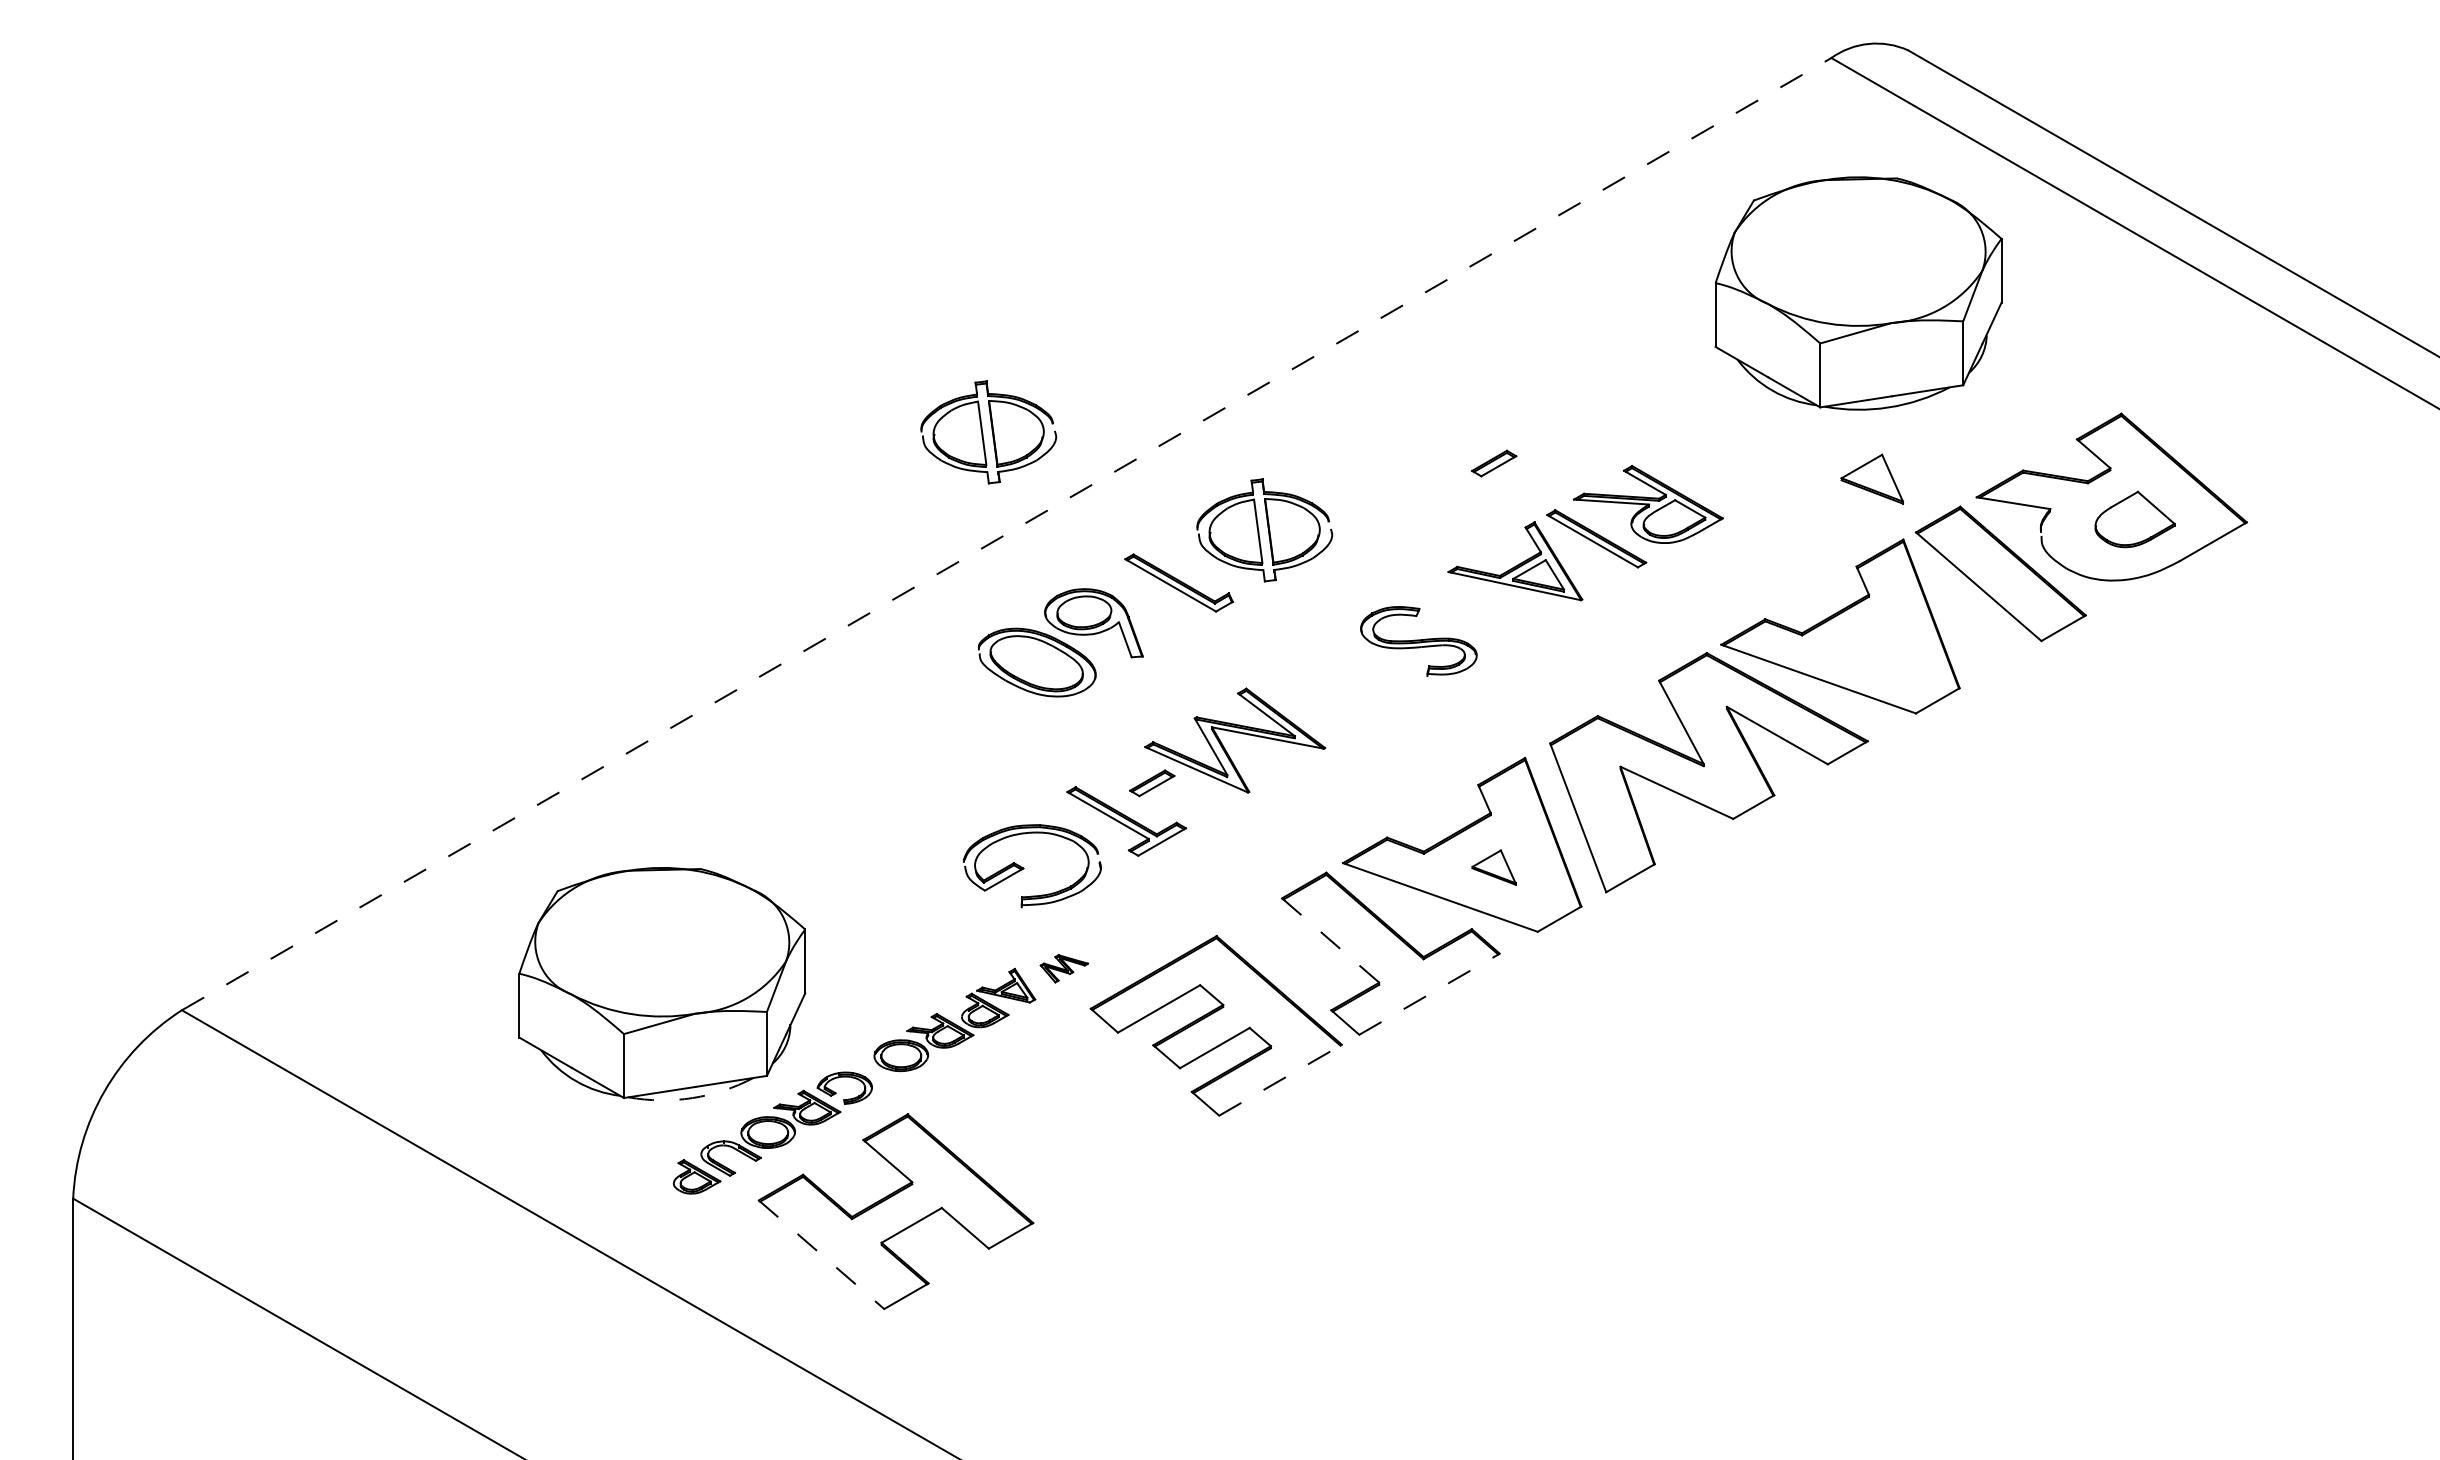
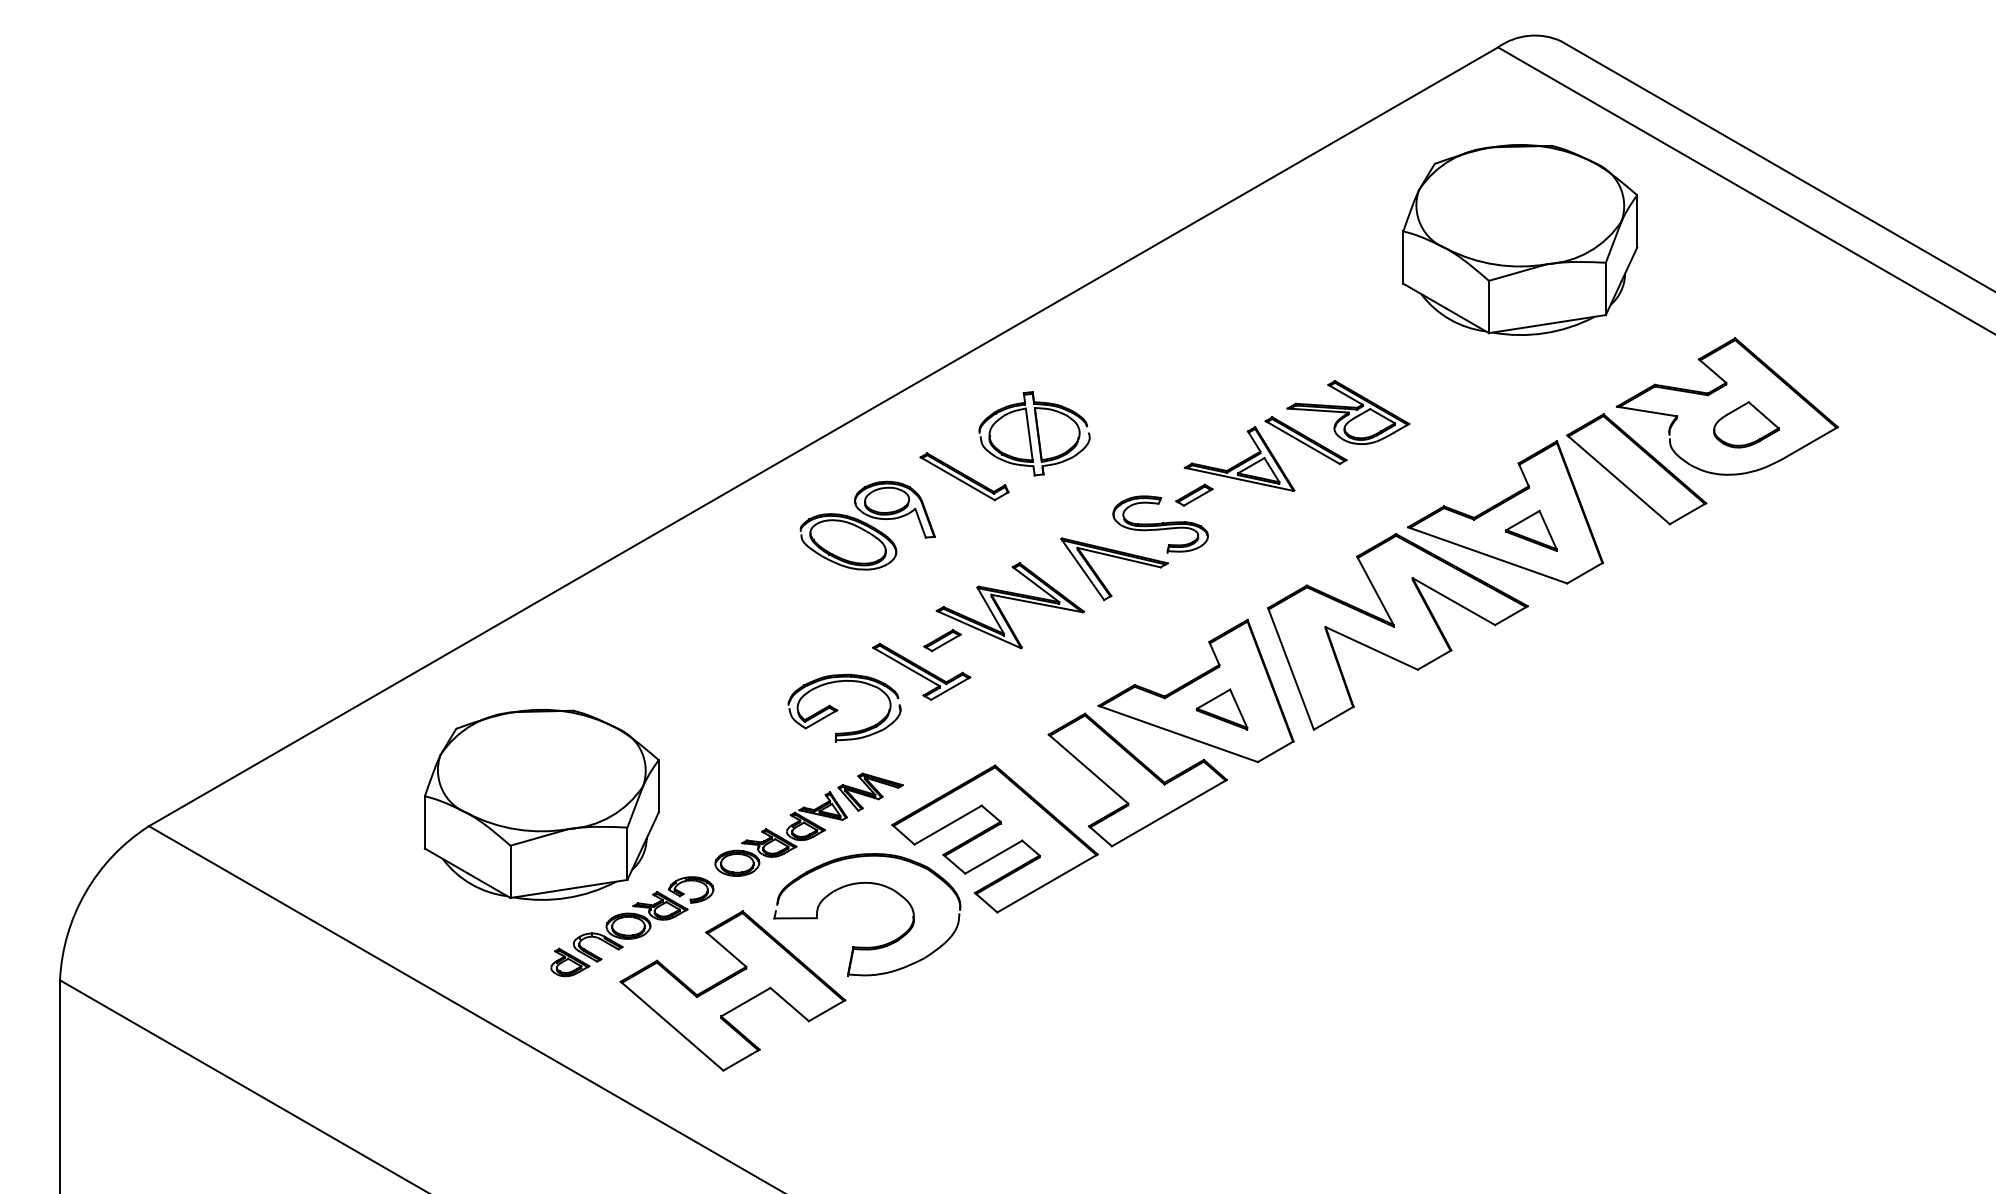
part: (988, 432) -> (808, 353), removed
part: (1494, 463) -> (1194, 495), moved
part: (1872, 478) -> (1531, 530), moved
line: (1007, 533) -> (824, 436), dashed -> solid
part: (1365, 682) -> (1117, 558), added
part: (1493, 867) -> (1221, 709), size x1.43
line: (1331, 940) -> (1089, 769), dashed -> solid
part: (1064, 968) -> (870, 792), size x1.67
line: (1429, 994) -> (1169, 813), dashed -> solid
part: (1059, 1080) -> (866, 883), added
line: (1280, 1080) -> (1047, 883), dashed -> solid
arc: (692, 1098) -> (566, 898), dashed -> solid
line: (821, 1254) -> (672, 1025), dashed -> solid

